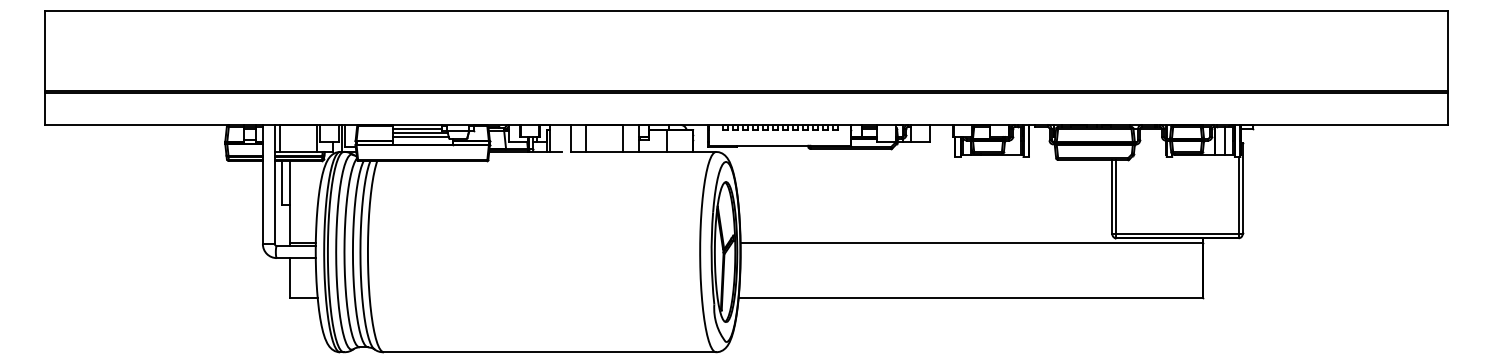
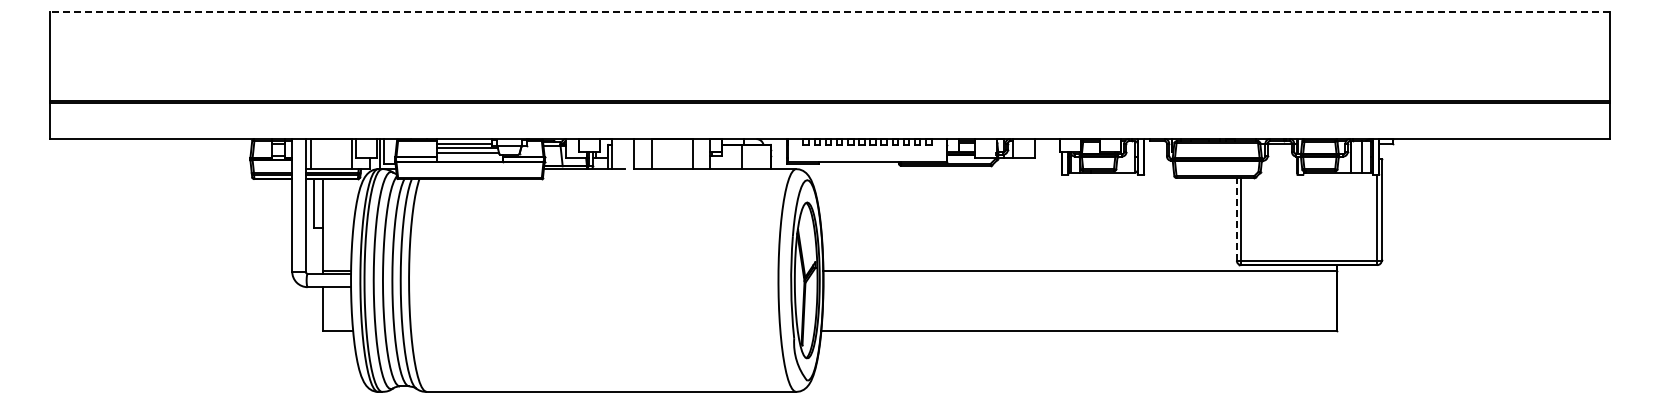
line: (746, 11) -> (829, 12), solid -> dashed
line: (1112, 196) -> (1236, 218), solid -> dashed

